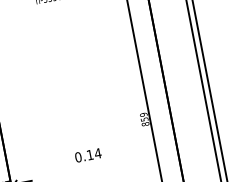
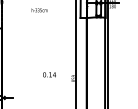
text: (87, 154) -> (49, 74), moved

